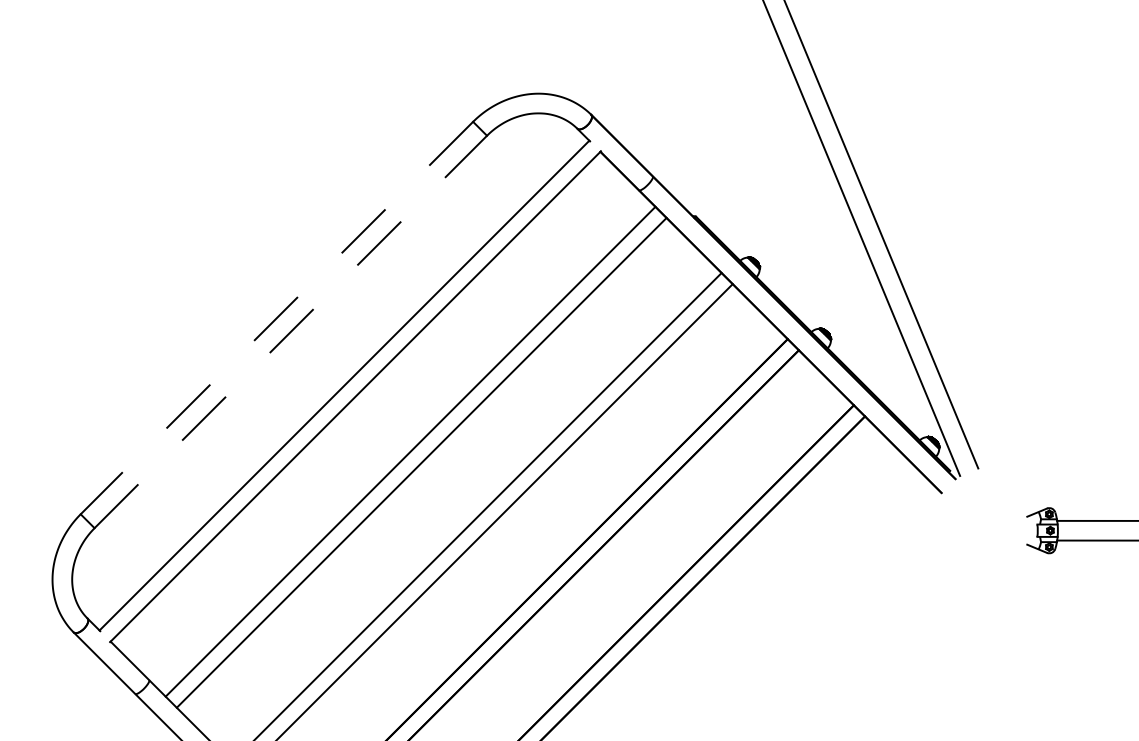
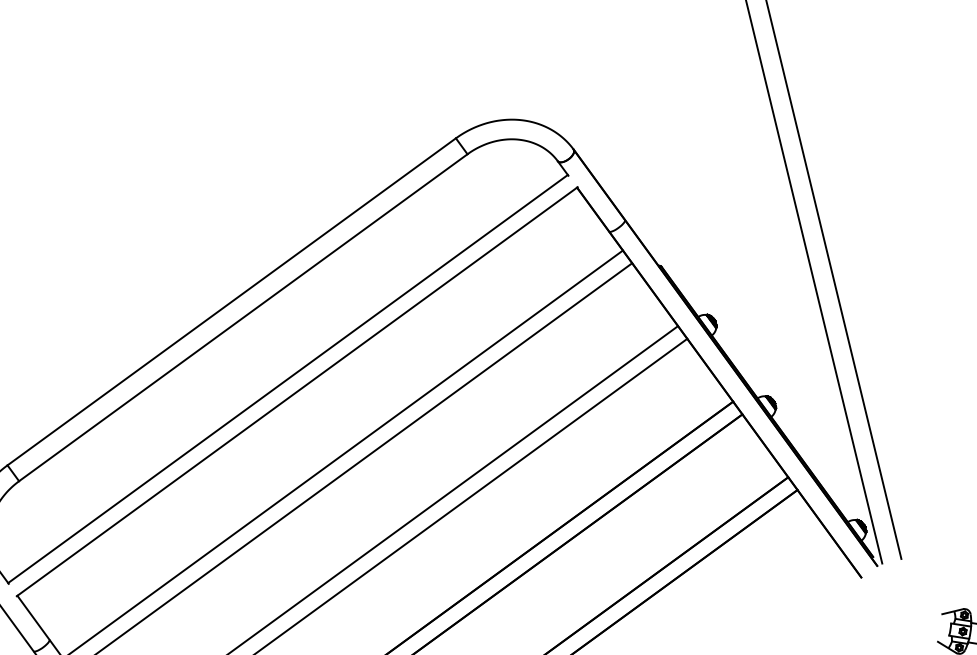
line: (276, 318) -> (231, 302), dashed -> solid
line: (291, 331) -> (244, 317), dashed -> solid

